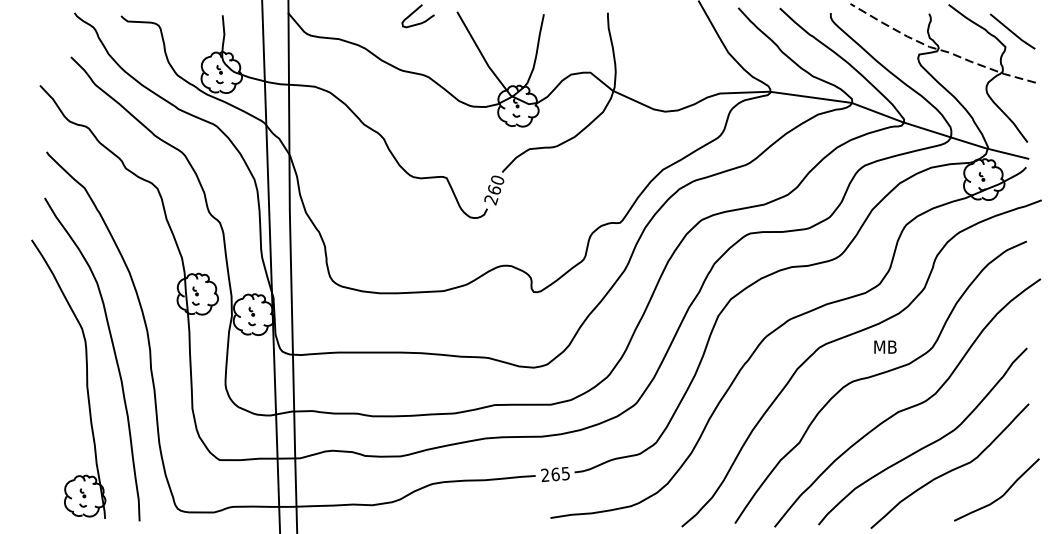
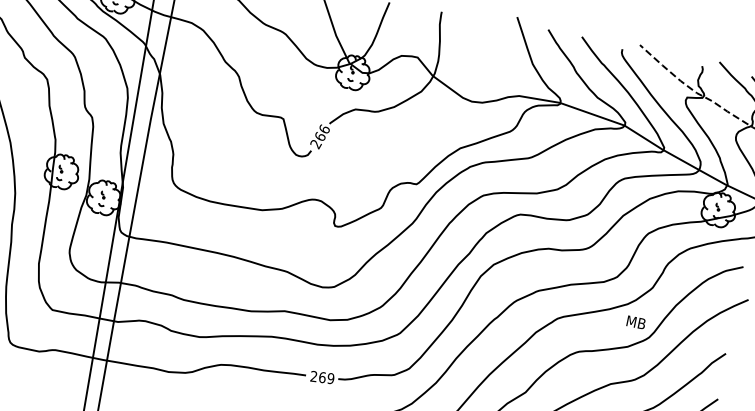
text: (497, 179) -> (324, 128), 260 -> 266
text: (885, 346) -> (636, 322), moved
text: (565, 473) -> (330, 378), 265 -> 269

